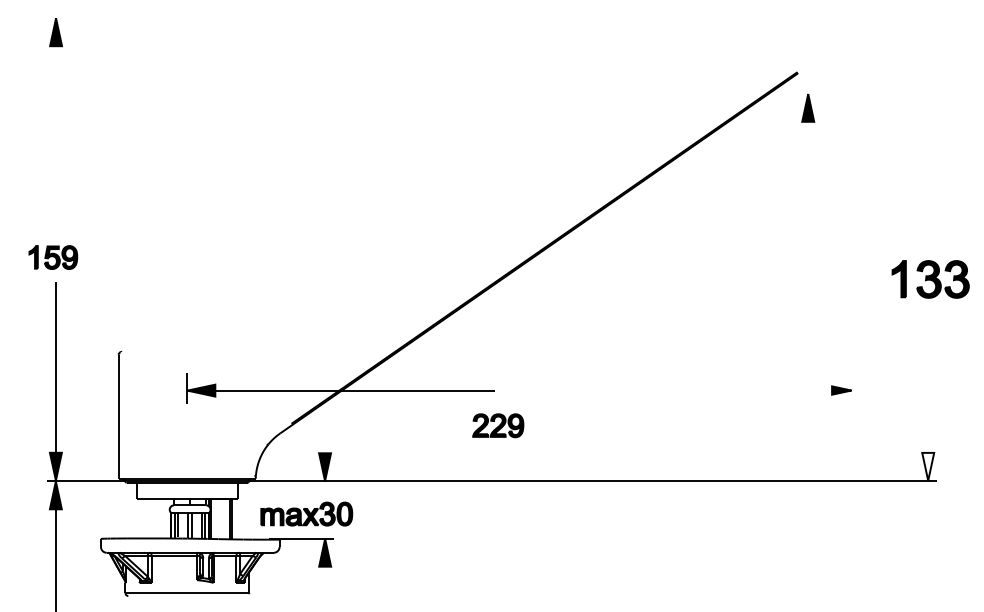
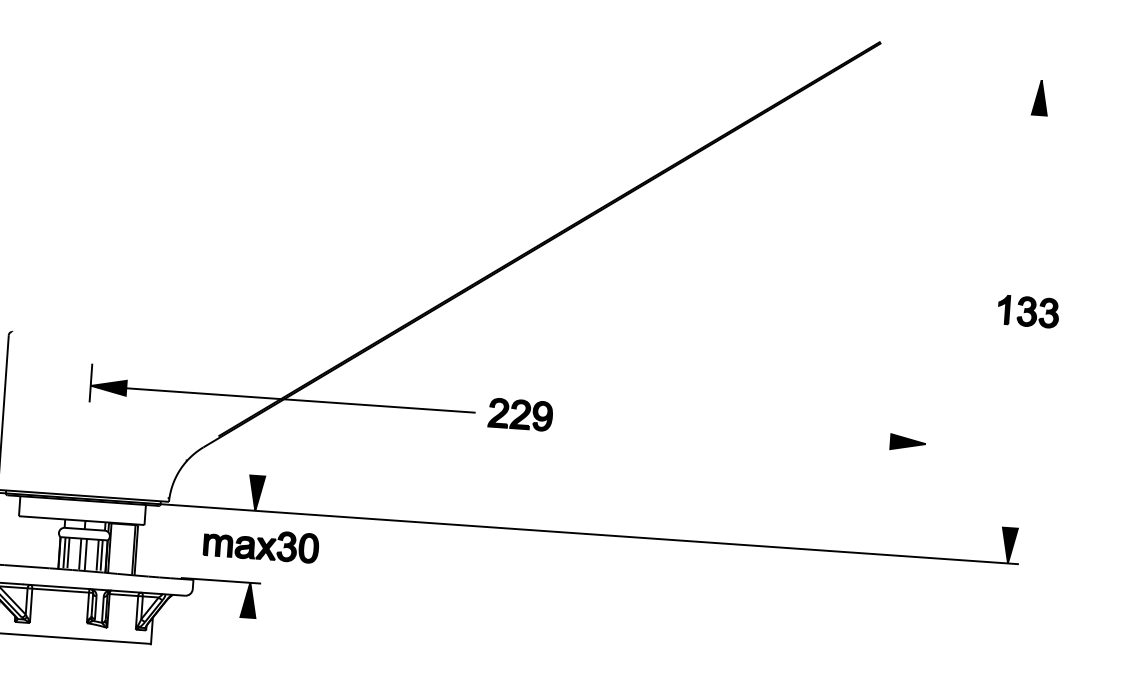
part: (808, 107) -> (1040, 97), moved
part: (930, 278) -> (1028, 310), size x0.62
part: (841, 390) -> (907, 442), size x1.43
part: (498, 425) -> (520, 414), moved
fill: (928, 466) -> (1009, 545), added
part: (306, 513) -> (261, 544), moved

